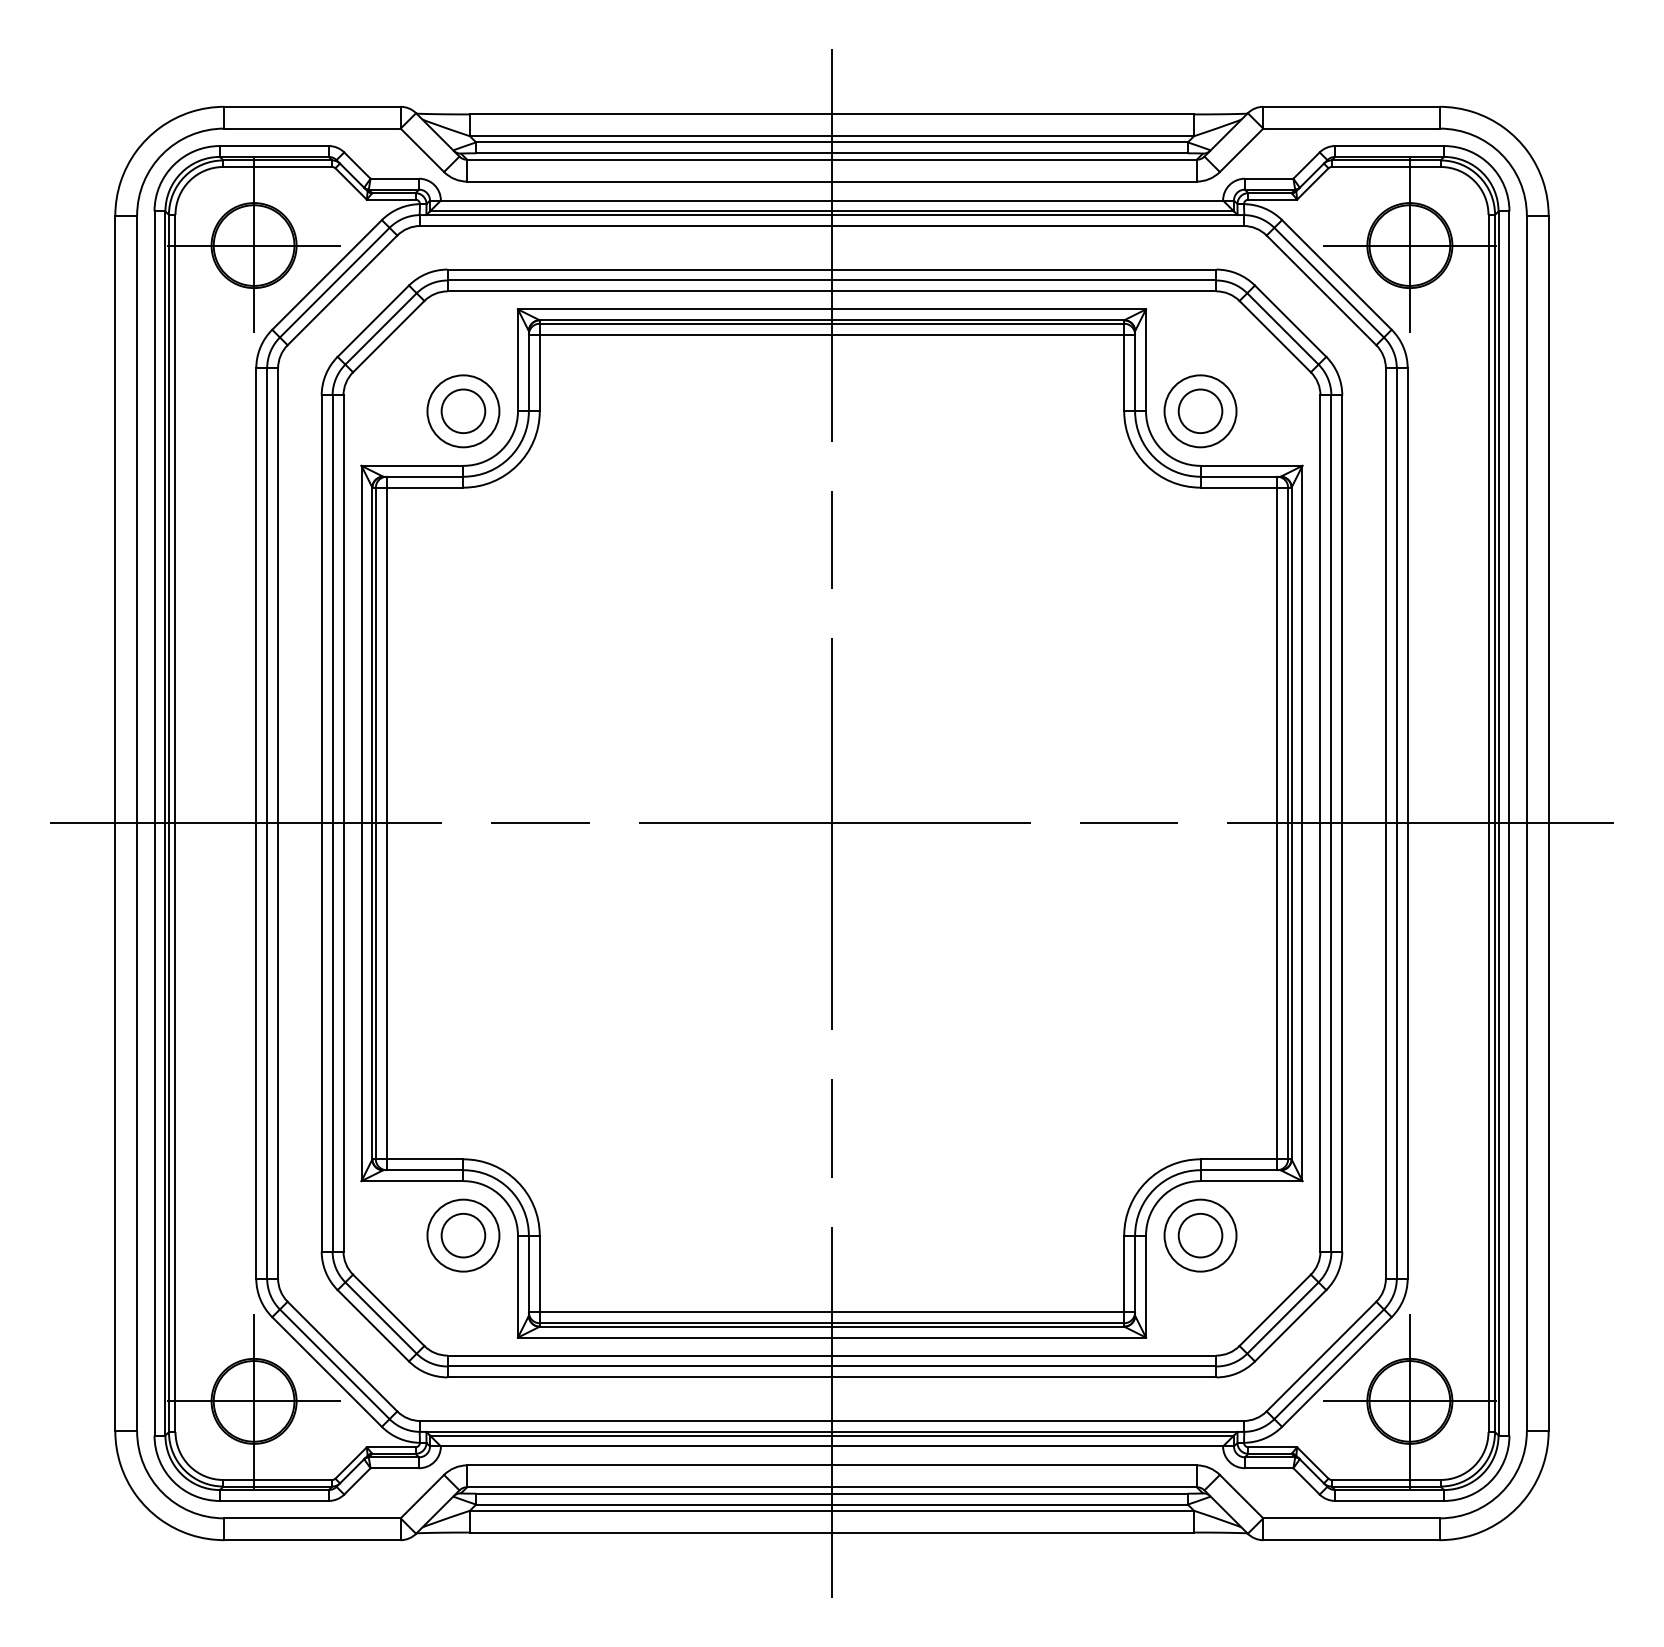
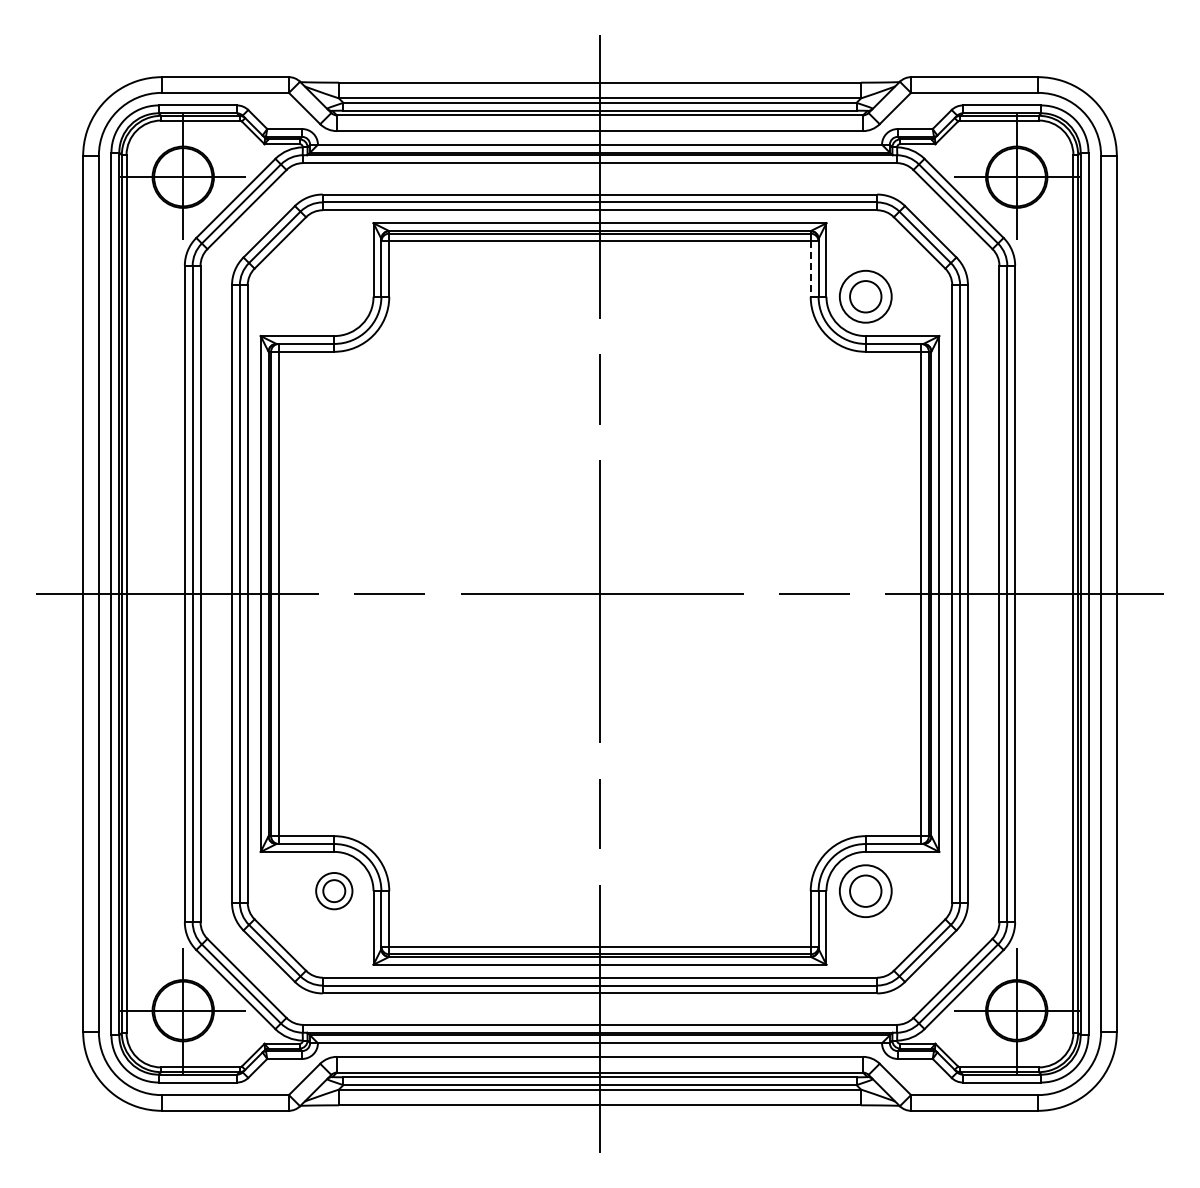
line: (1123, 373) -> (810, 269), solid -> dashed
part: (463, 410) -> (334, 296), removed
part: (463, 1234) -> (334, 890), size x0.7

